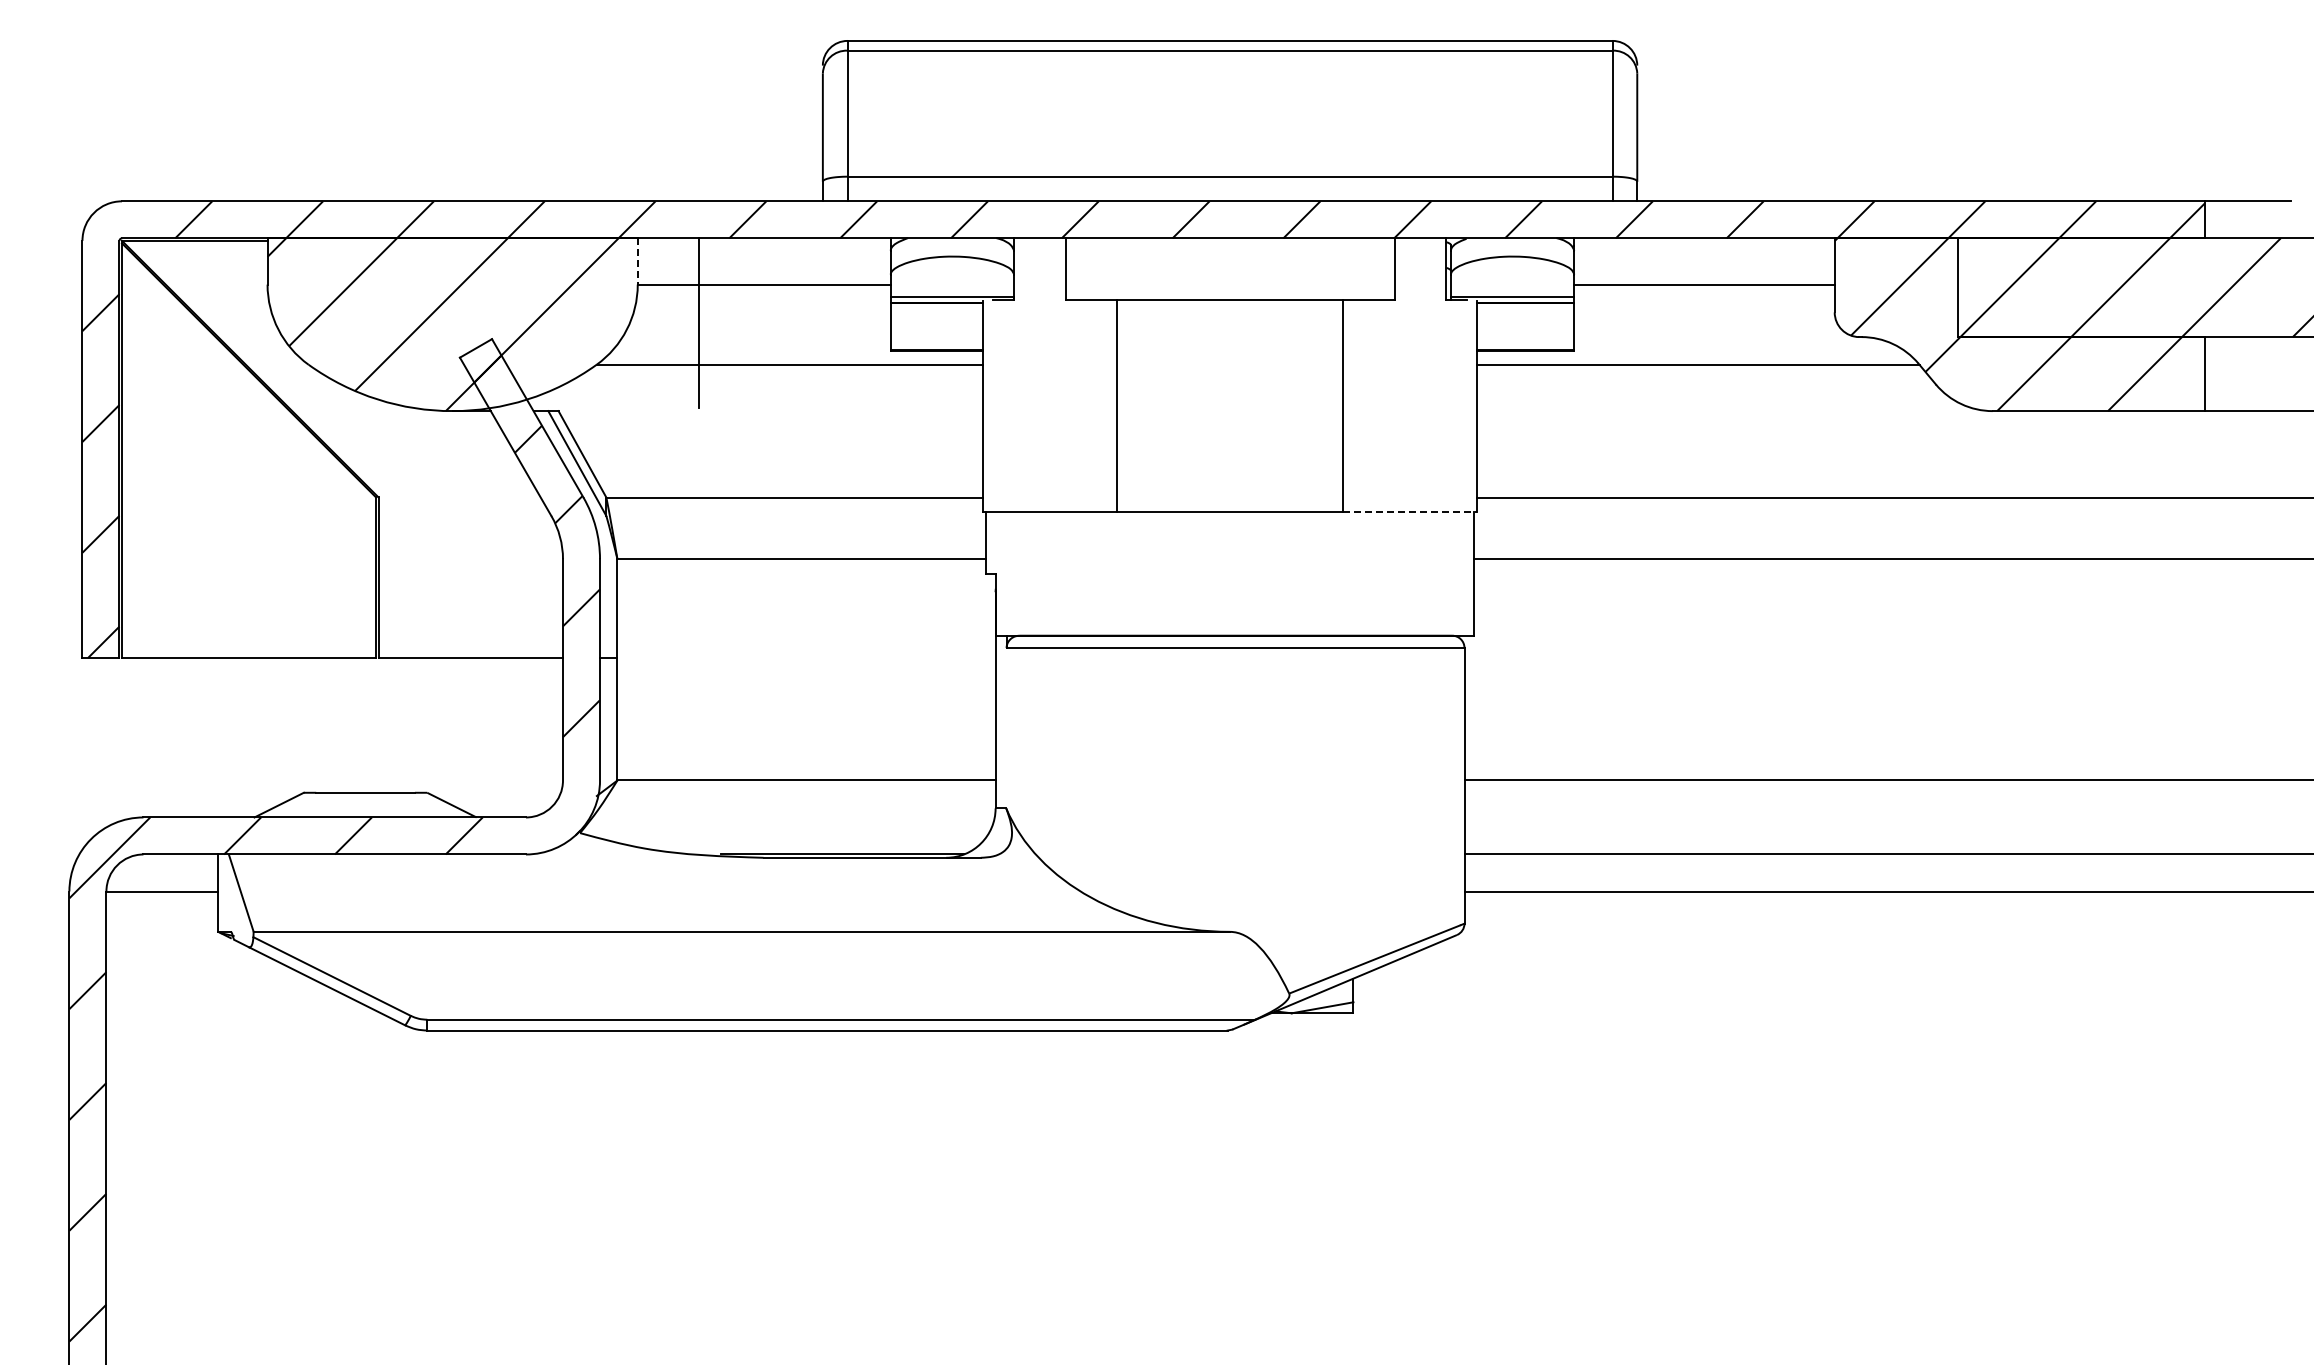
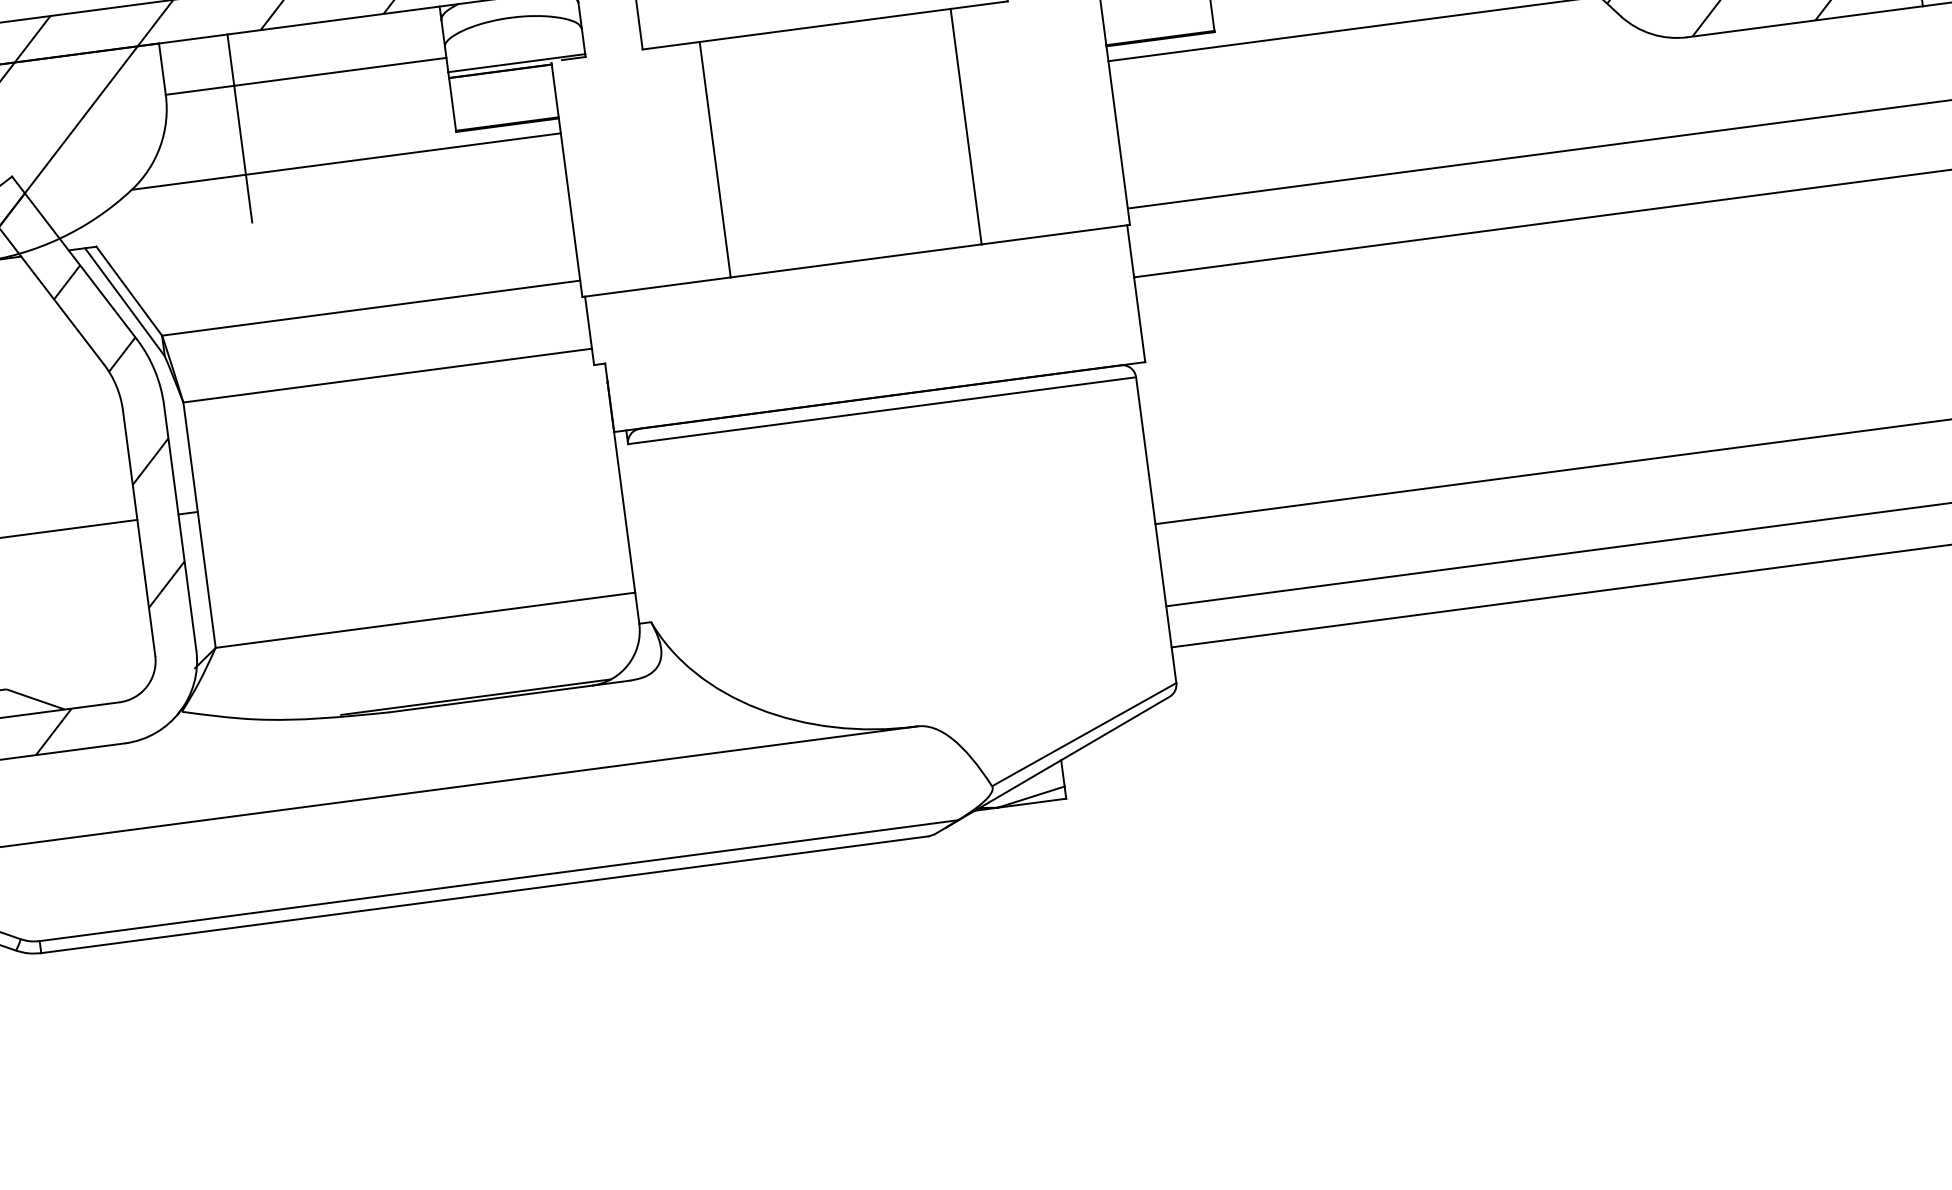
line: (637, 261) -> (162, 69), dashed -> solid
line: (1410, 512) -> (1056, 234), dashed -> solid

